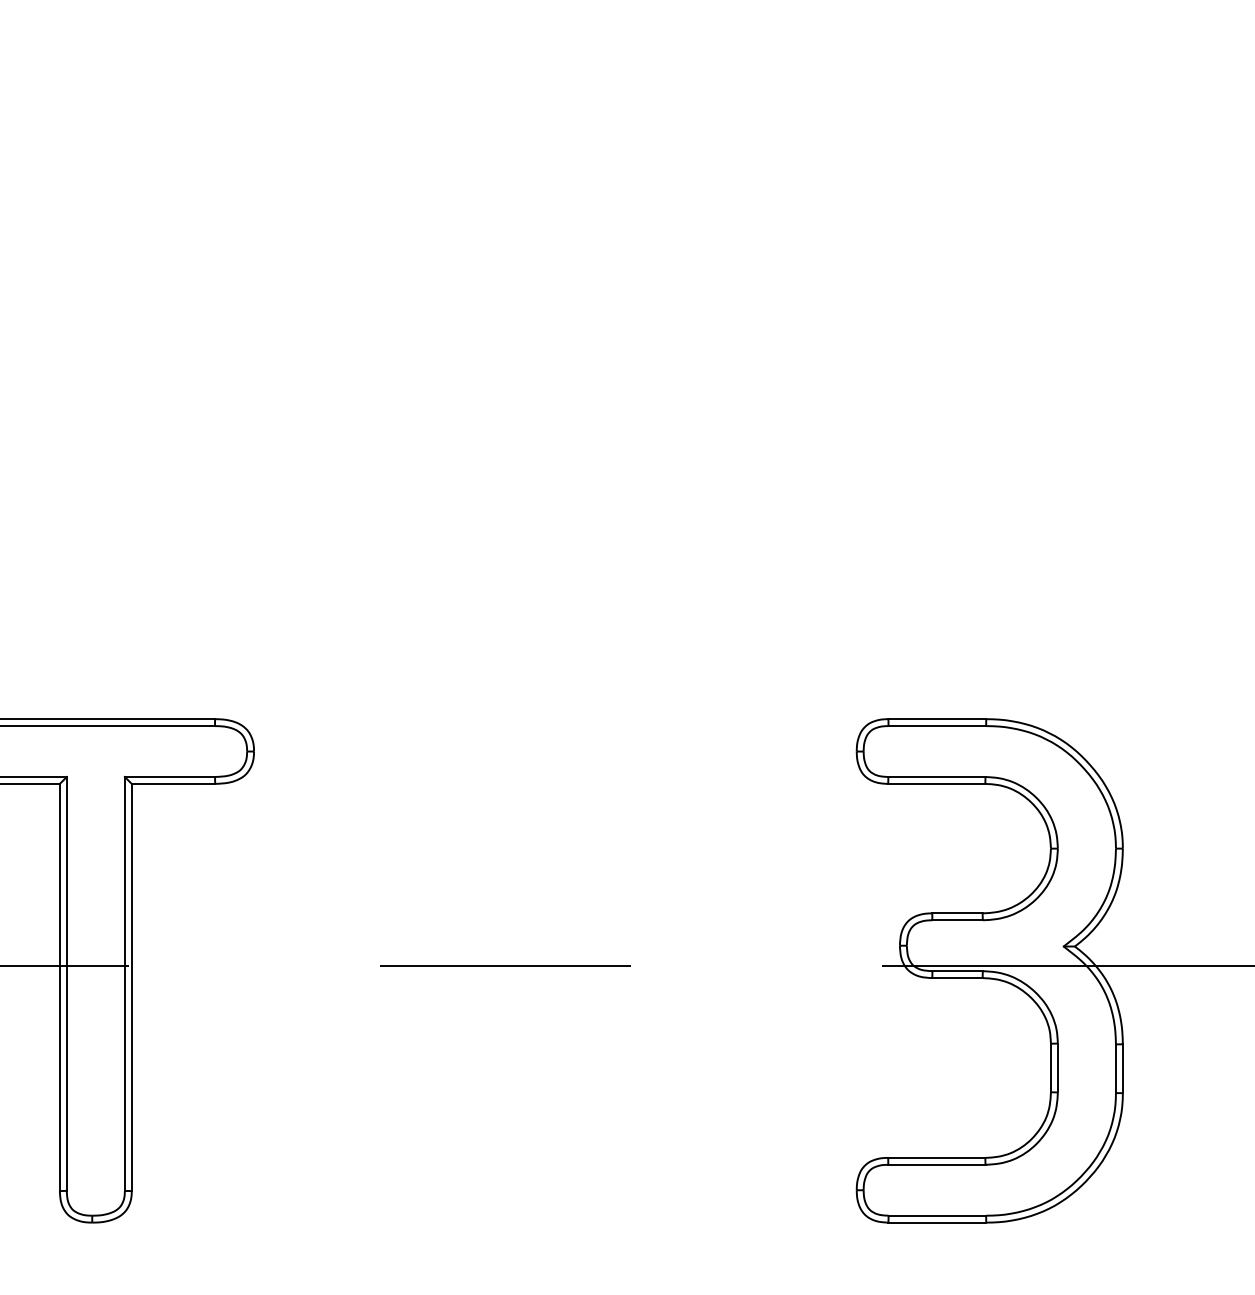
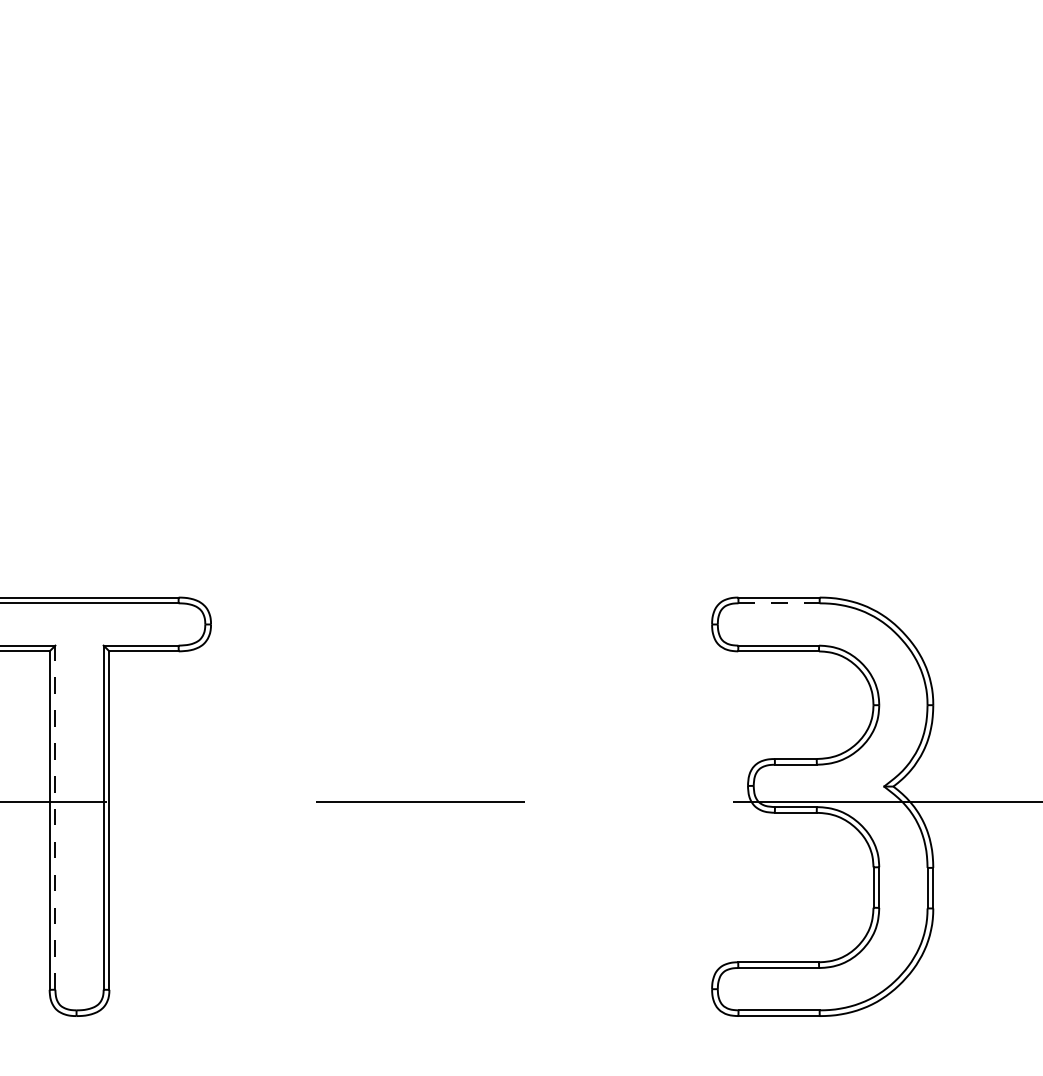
line: (937, 726) -> (779, 603), solid -> dashed
line: (66, 983) -> (55, 817), solid -> dashed

